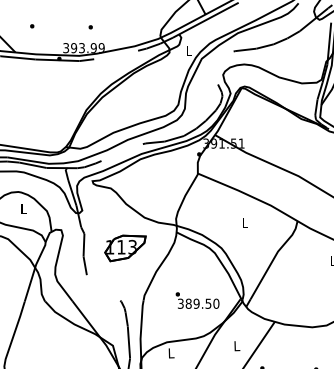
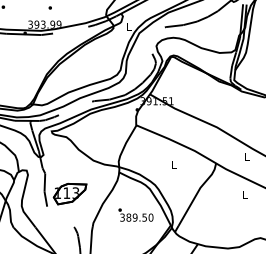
part: (125, 248) -> (70, 194), moved
text: (197, 300) -> (135, 214), moved

